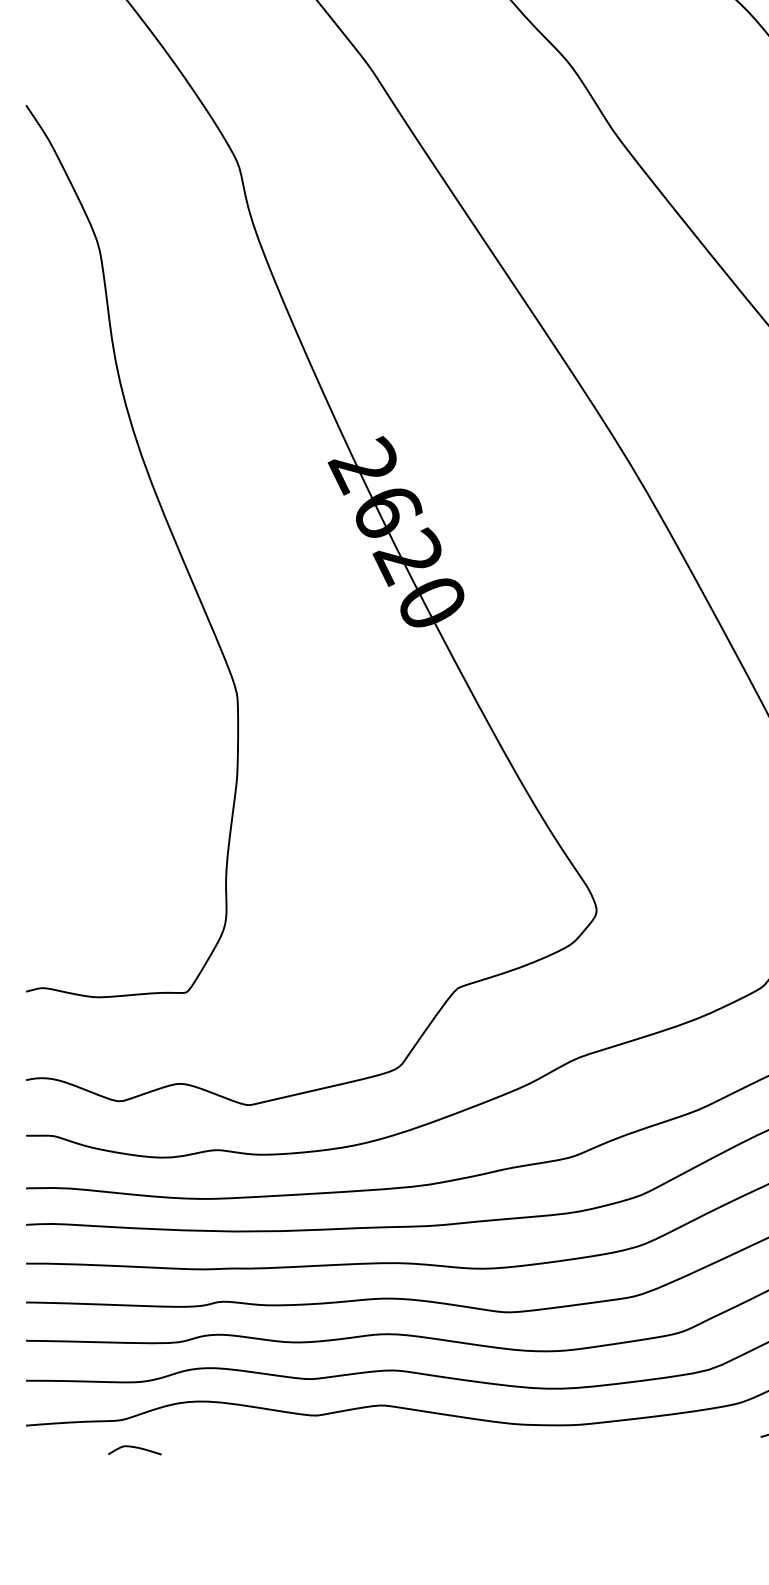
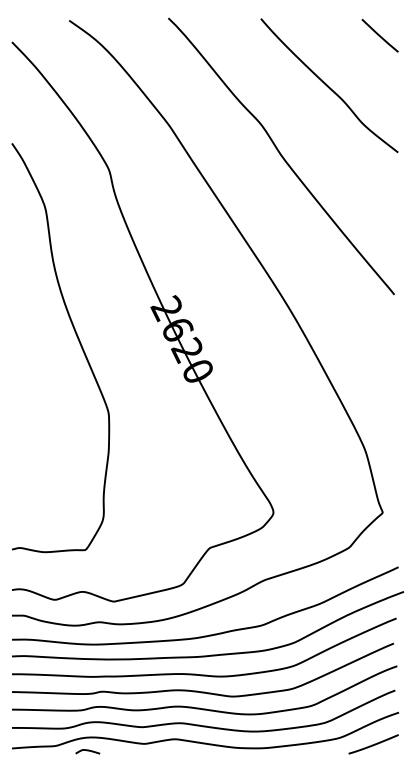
curve: (134, 1449) -> (87, 751), moved

